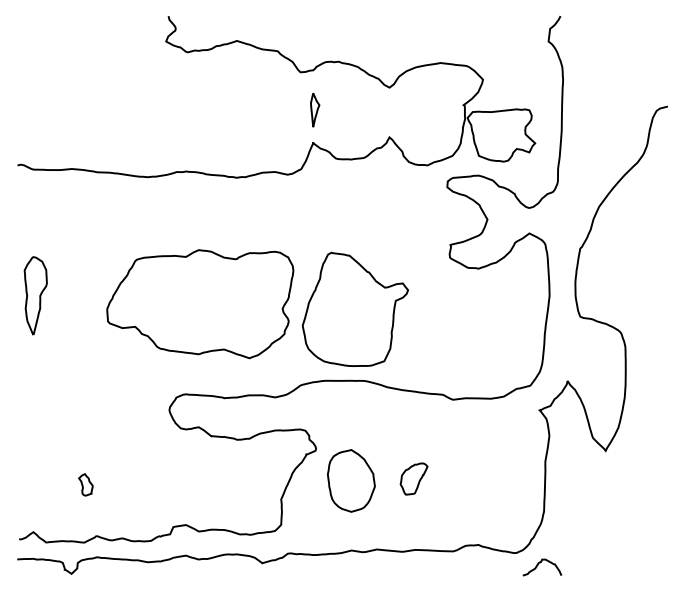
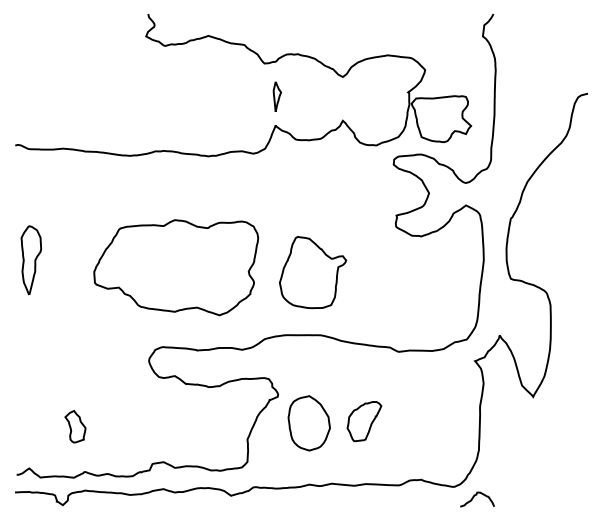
part: (356, 309) -> (313, 272), size x0.71
part: (414, 478) -> (364, 421), size x1.43
part: (85, 484) -> (75, 426), size x1.67

